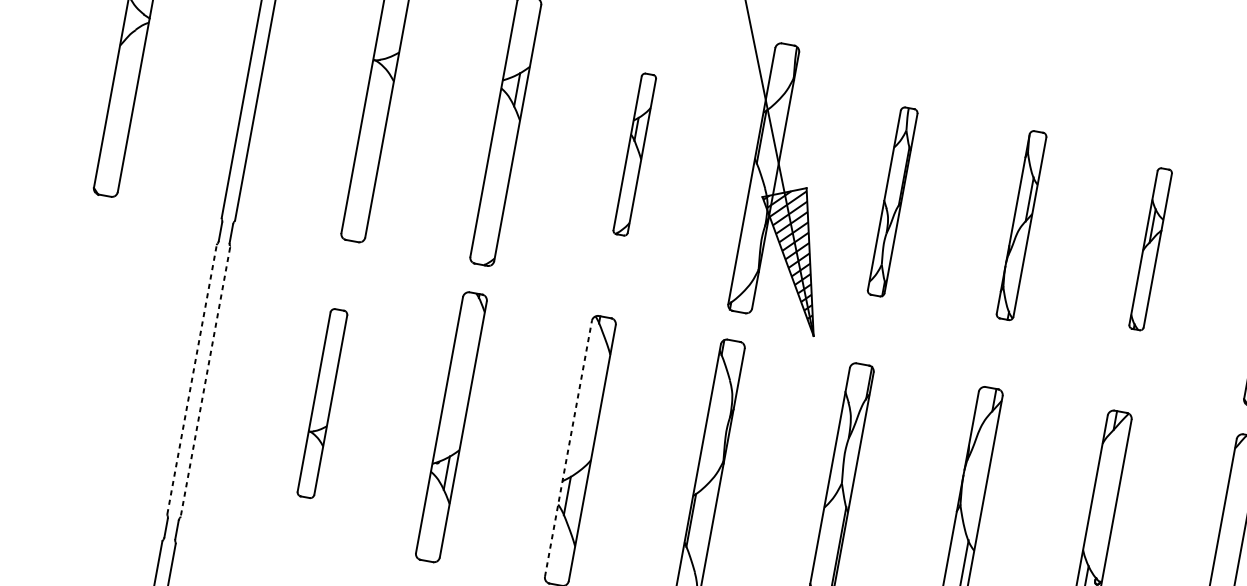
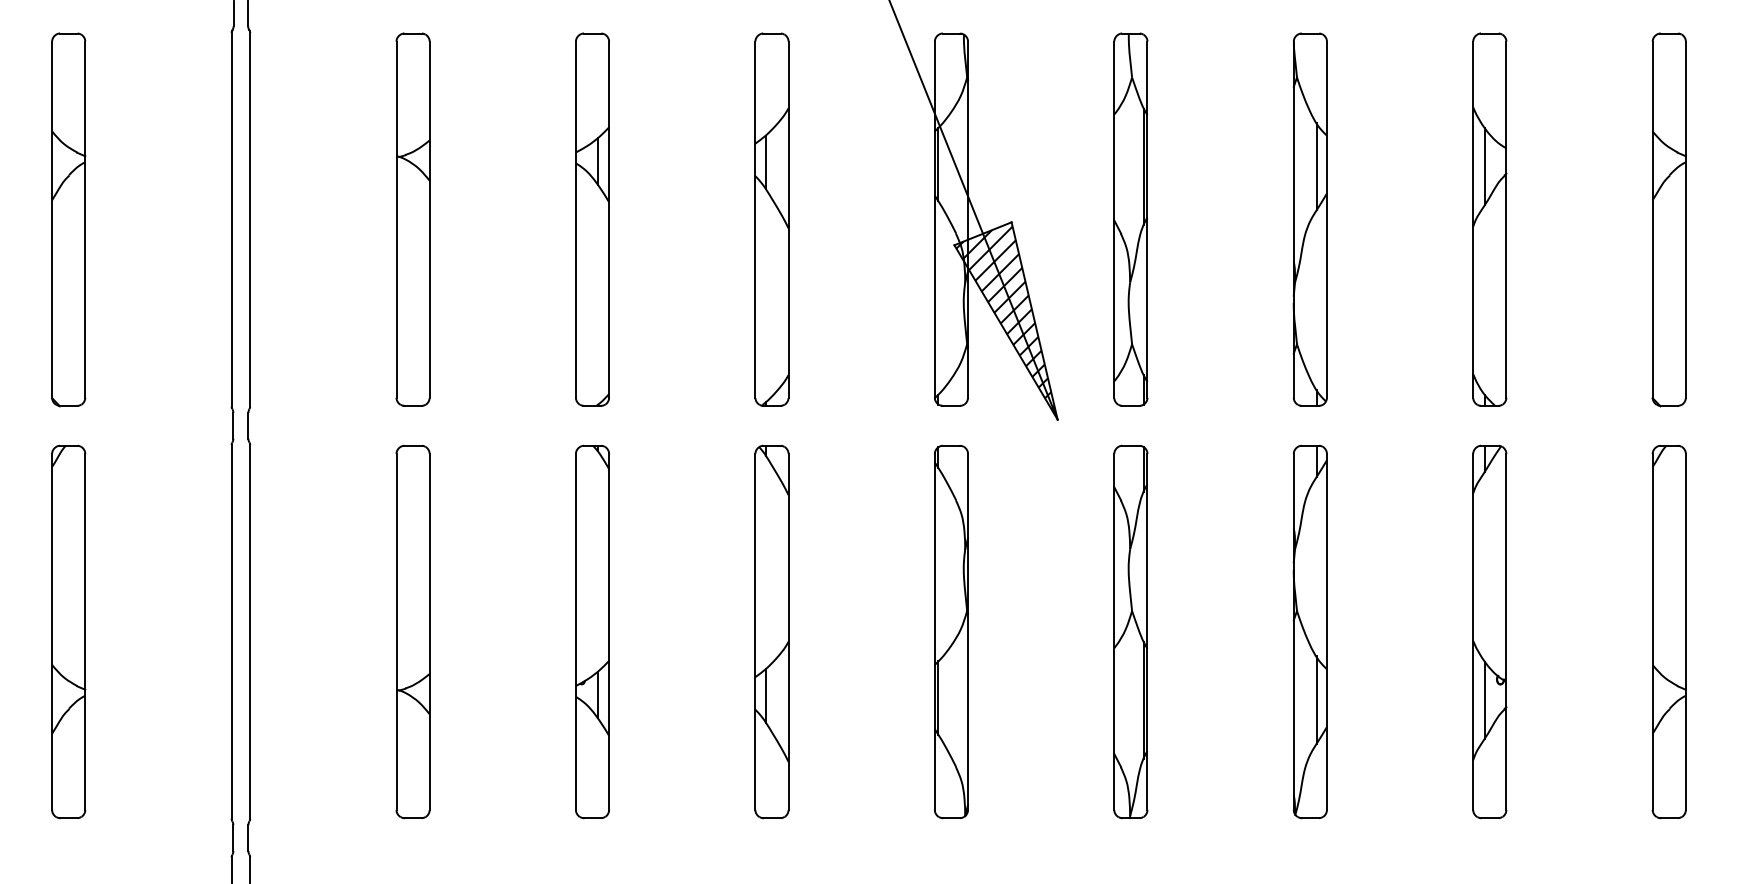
part: (634, 154) -> (771, 219), size x1.67
part: (892, 201) -> (1130, 219), size x1.43
part: (1021, 225) -> (1309, 219), size x1.43
part: (1150, 249) -> (1489, 219), size x1.67
part: (74, 357) -> (68, 631), added
line: (192, 379) -> (231, 631), dashed -> solid
line: (205, 382) -> (250, 632), dashed -> solid
part: (322, 403) -> (412, 631), size x1.43
line: (568, 448) -> (755, 631), dashed -> solid

